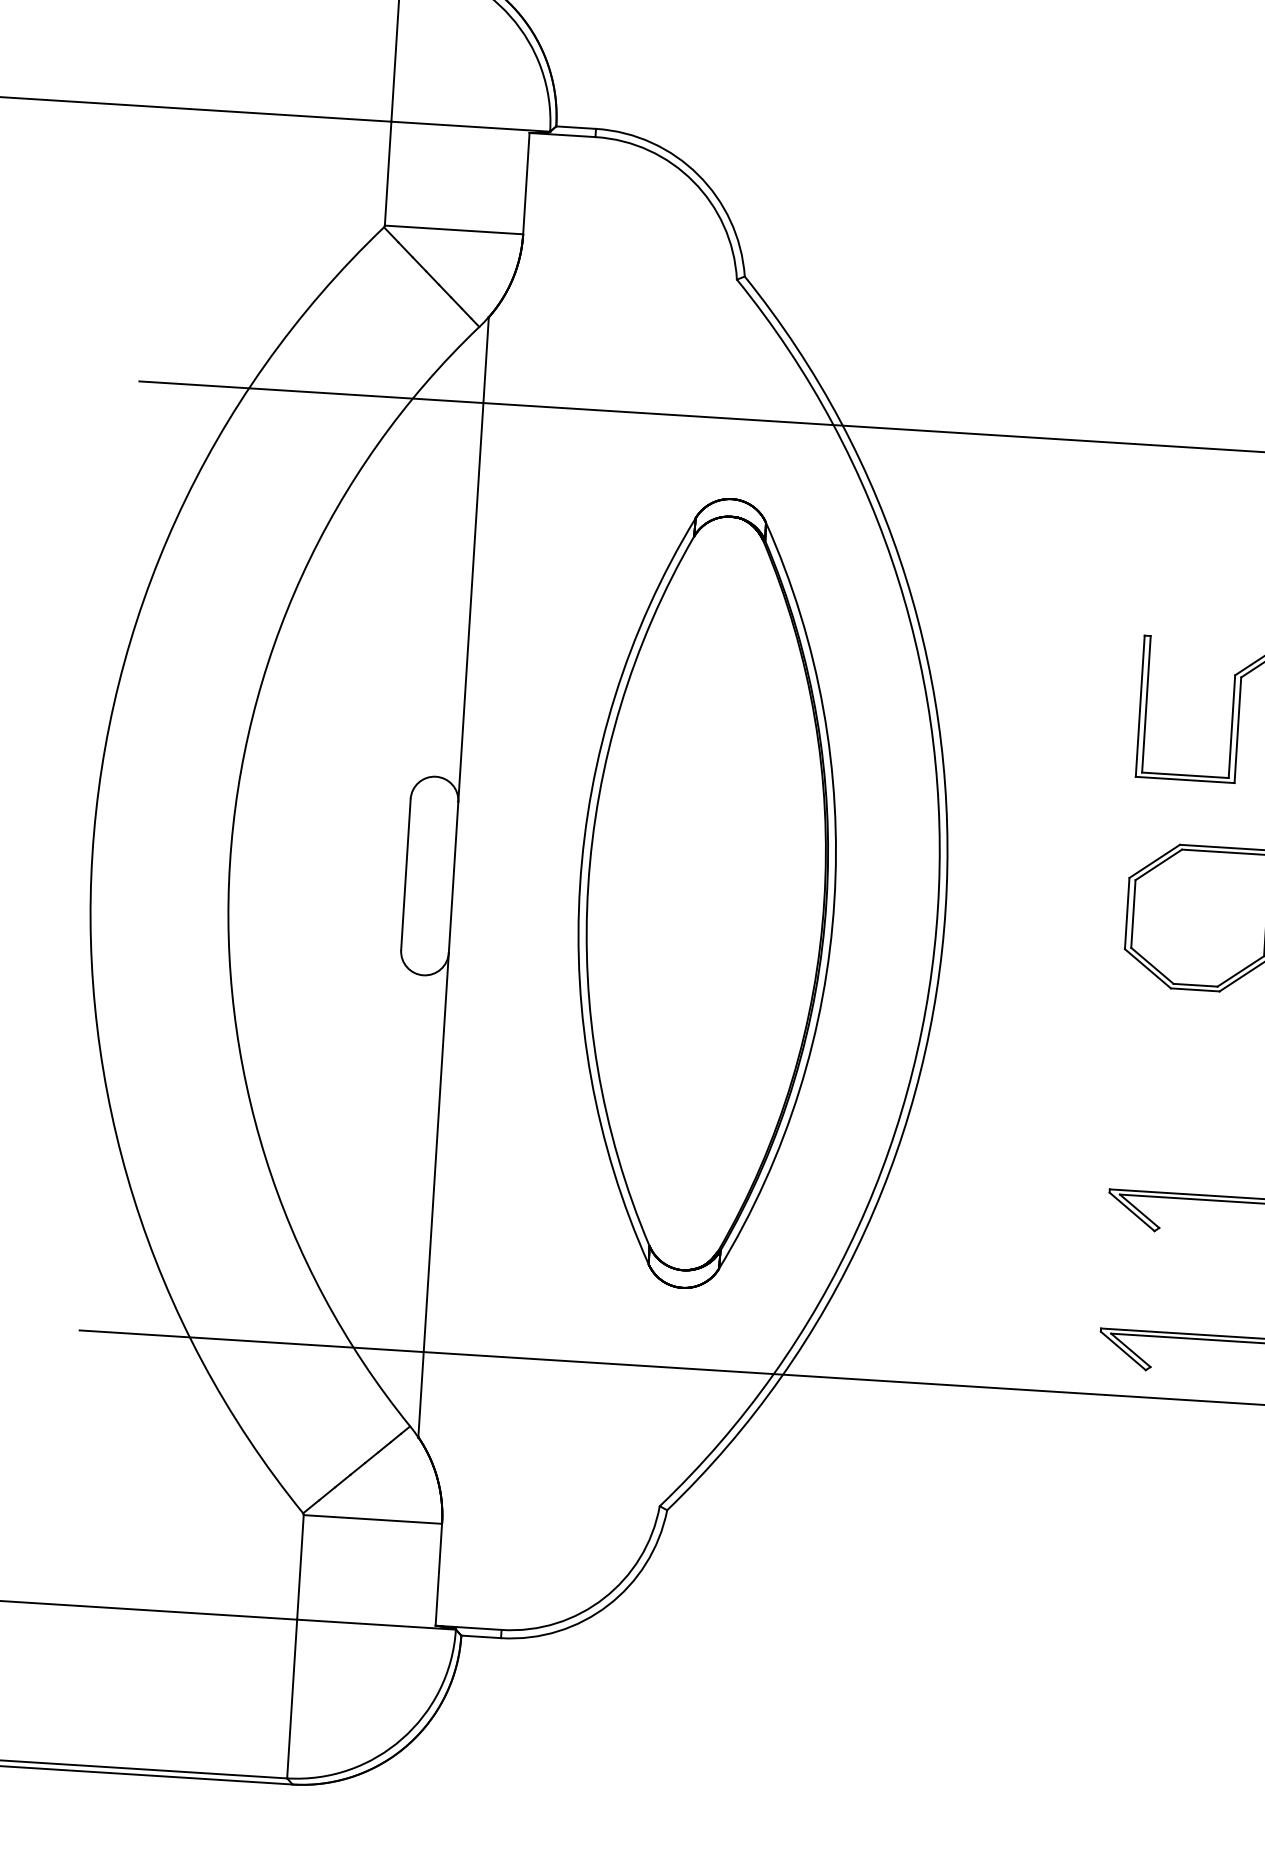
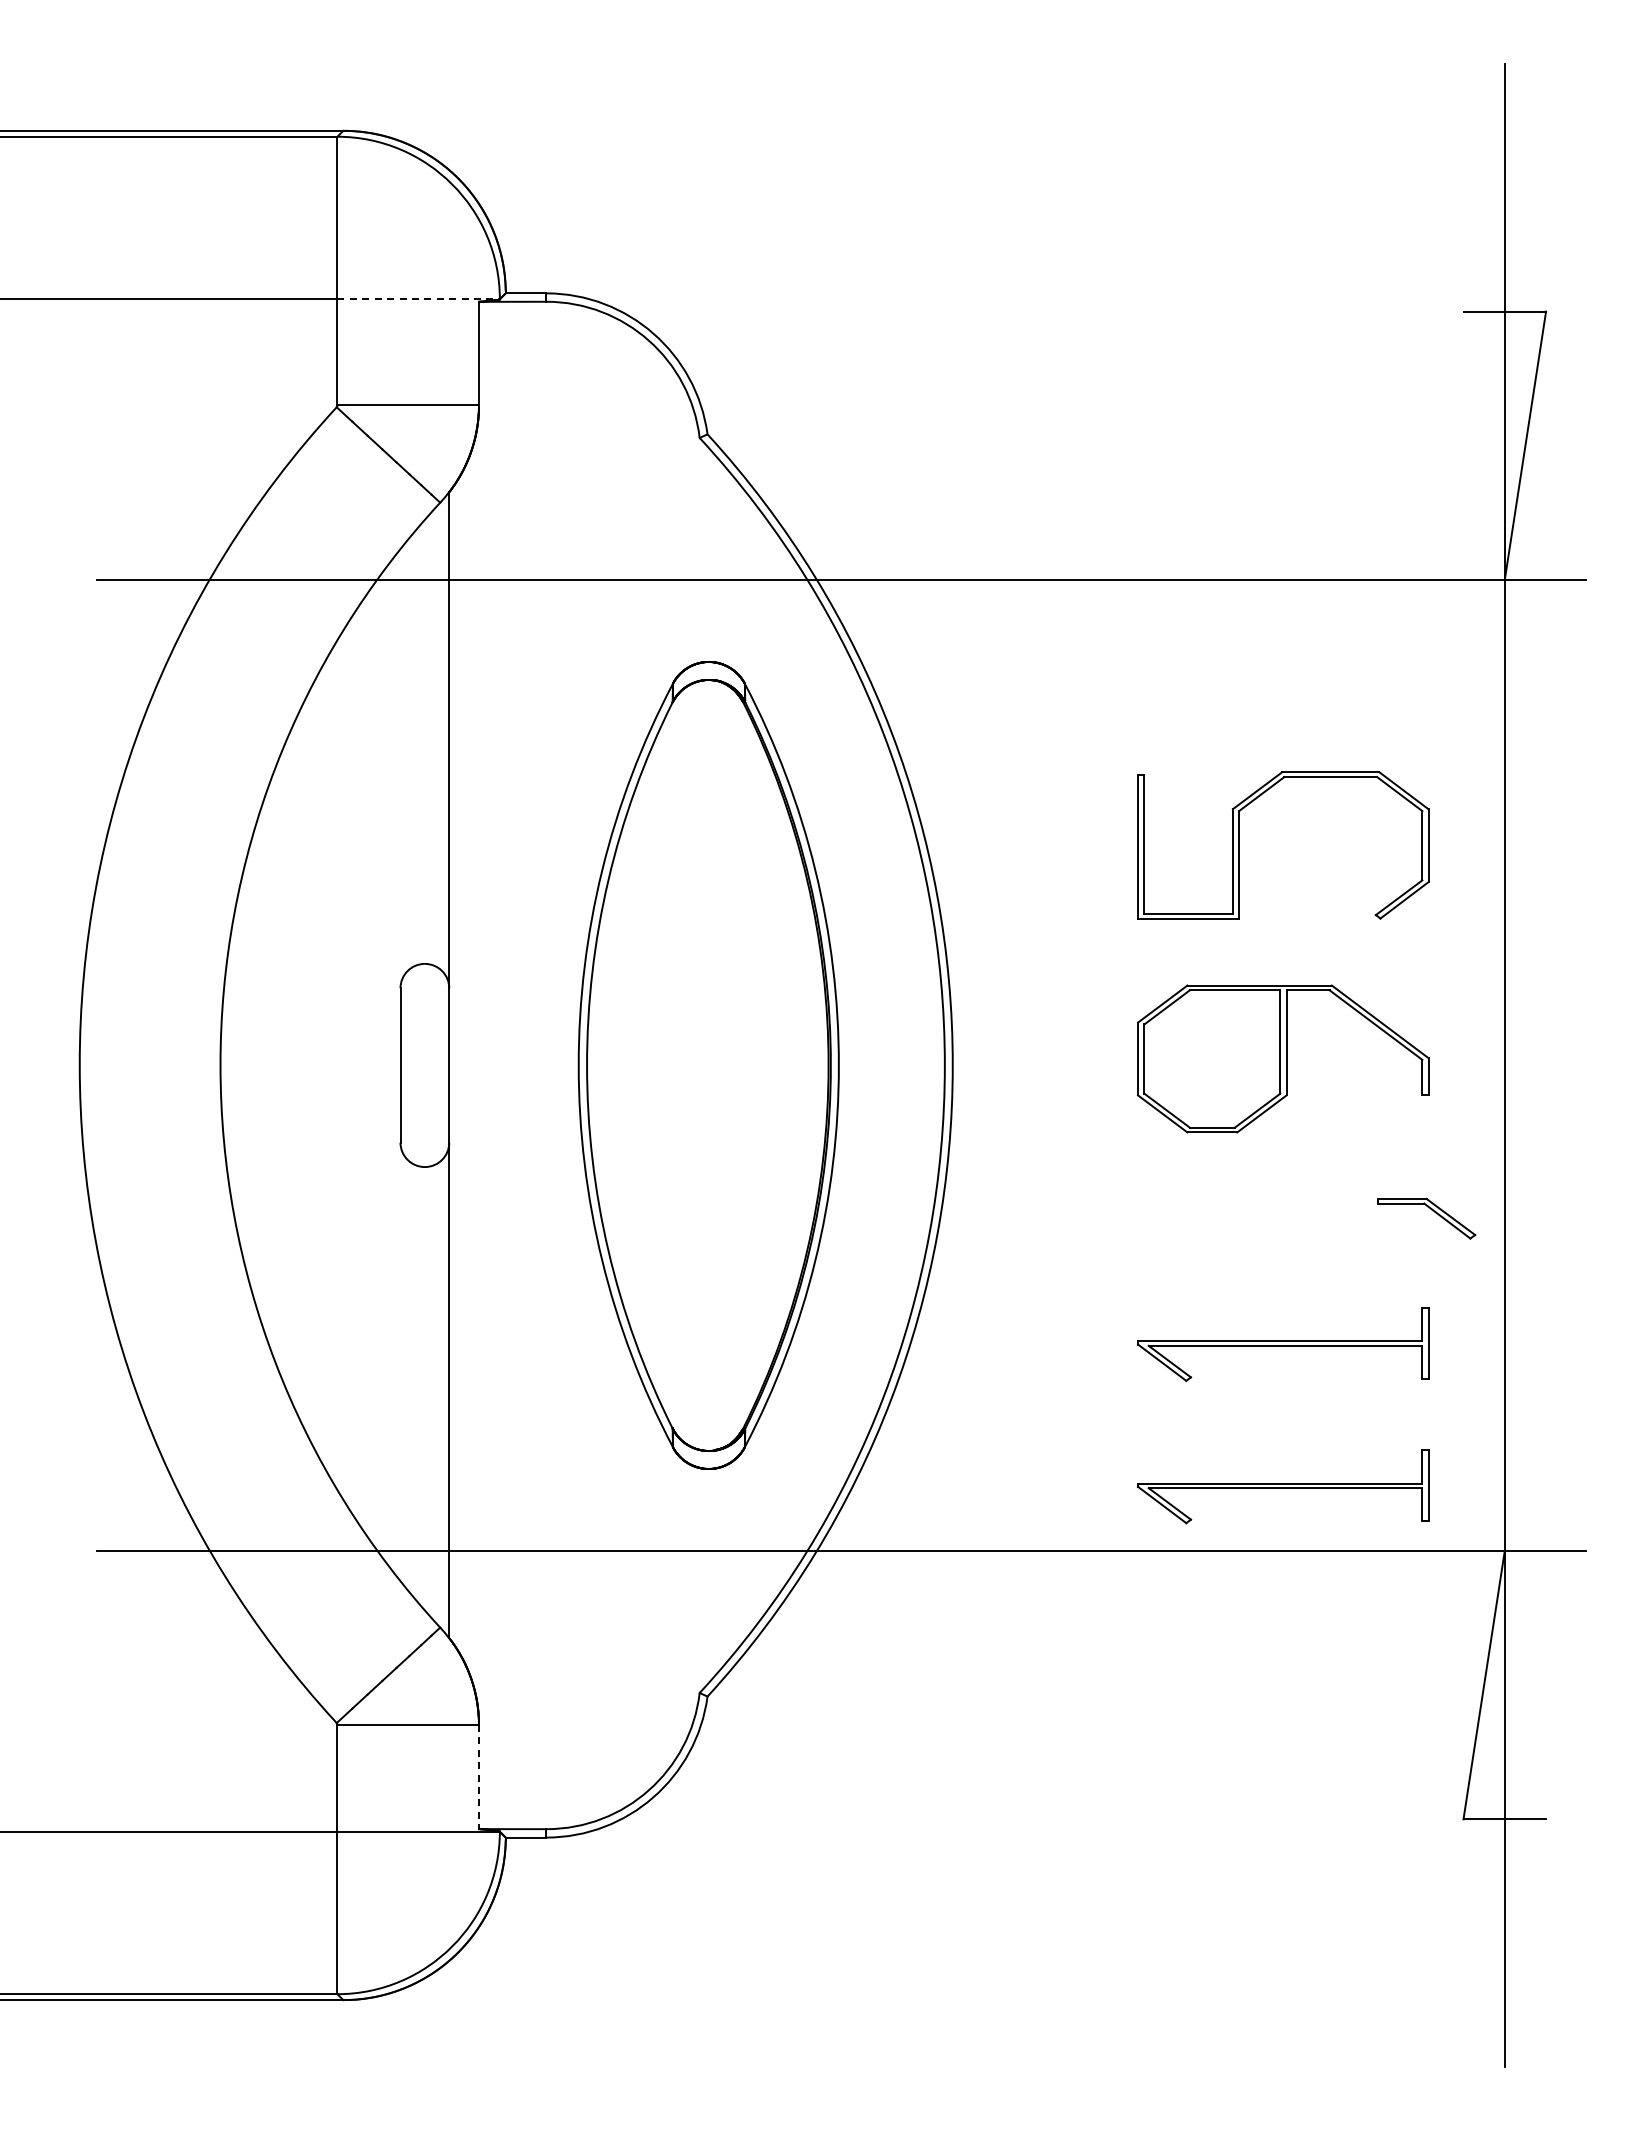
line: (471, 127) -> (419, 299), solid -> dashed
line: (438, 1575) -> (478, 1777), solid -> dashed

